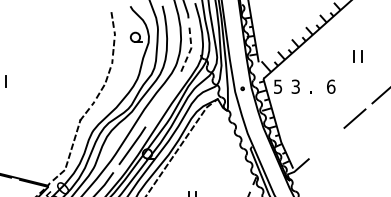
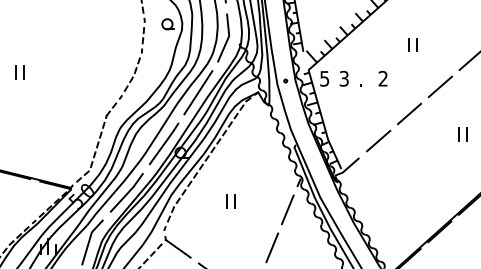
line: (190, 50) -> (228, 38), dashed -> solid
text: (331, 86) -> (383, 78), 6 -> 2
line: (163, 99) -> (198, 92), added
line: (326, 142) -> (378, 140), added

